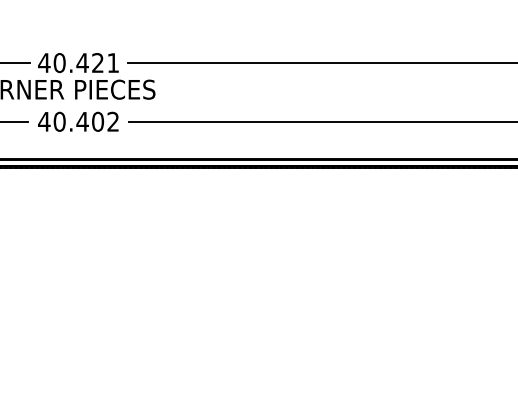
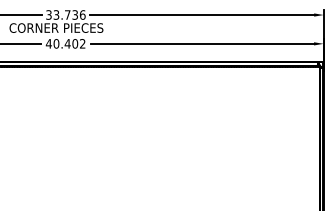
text: (78, 61) -> (65, 14), 40.421 -> 33.736

